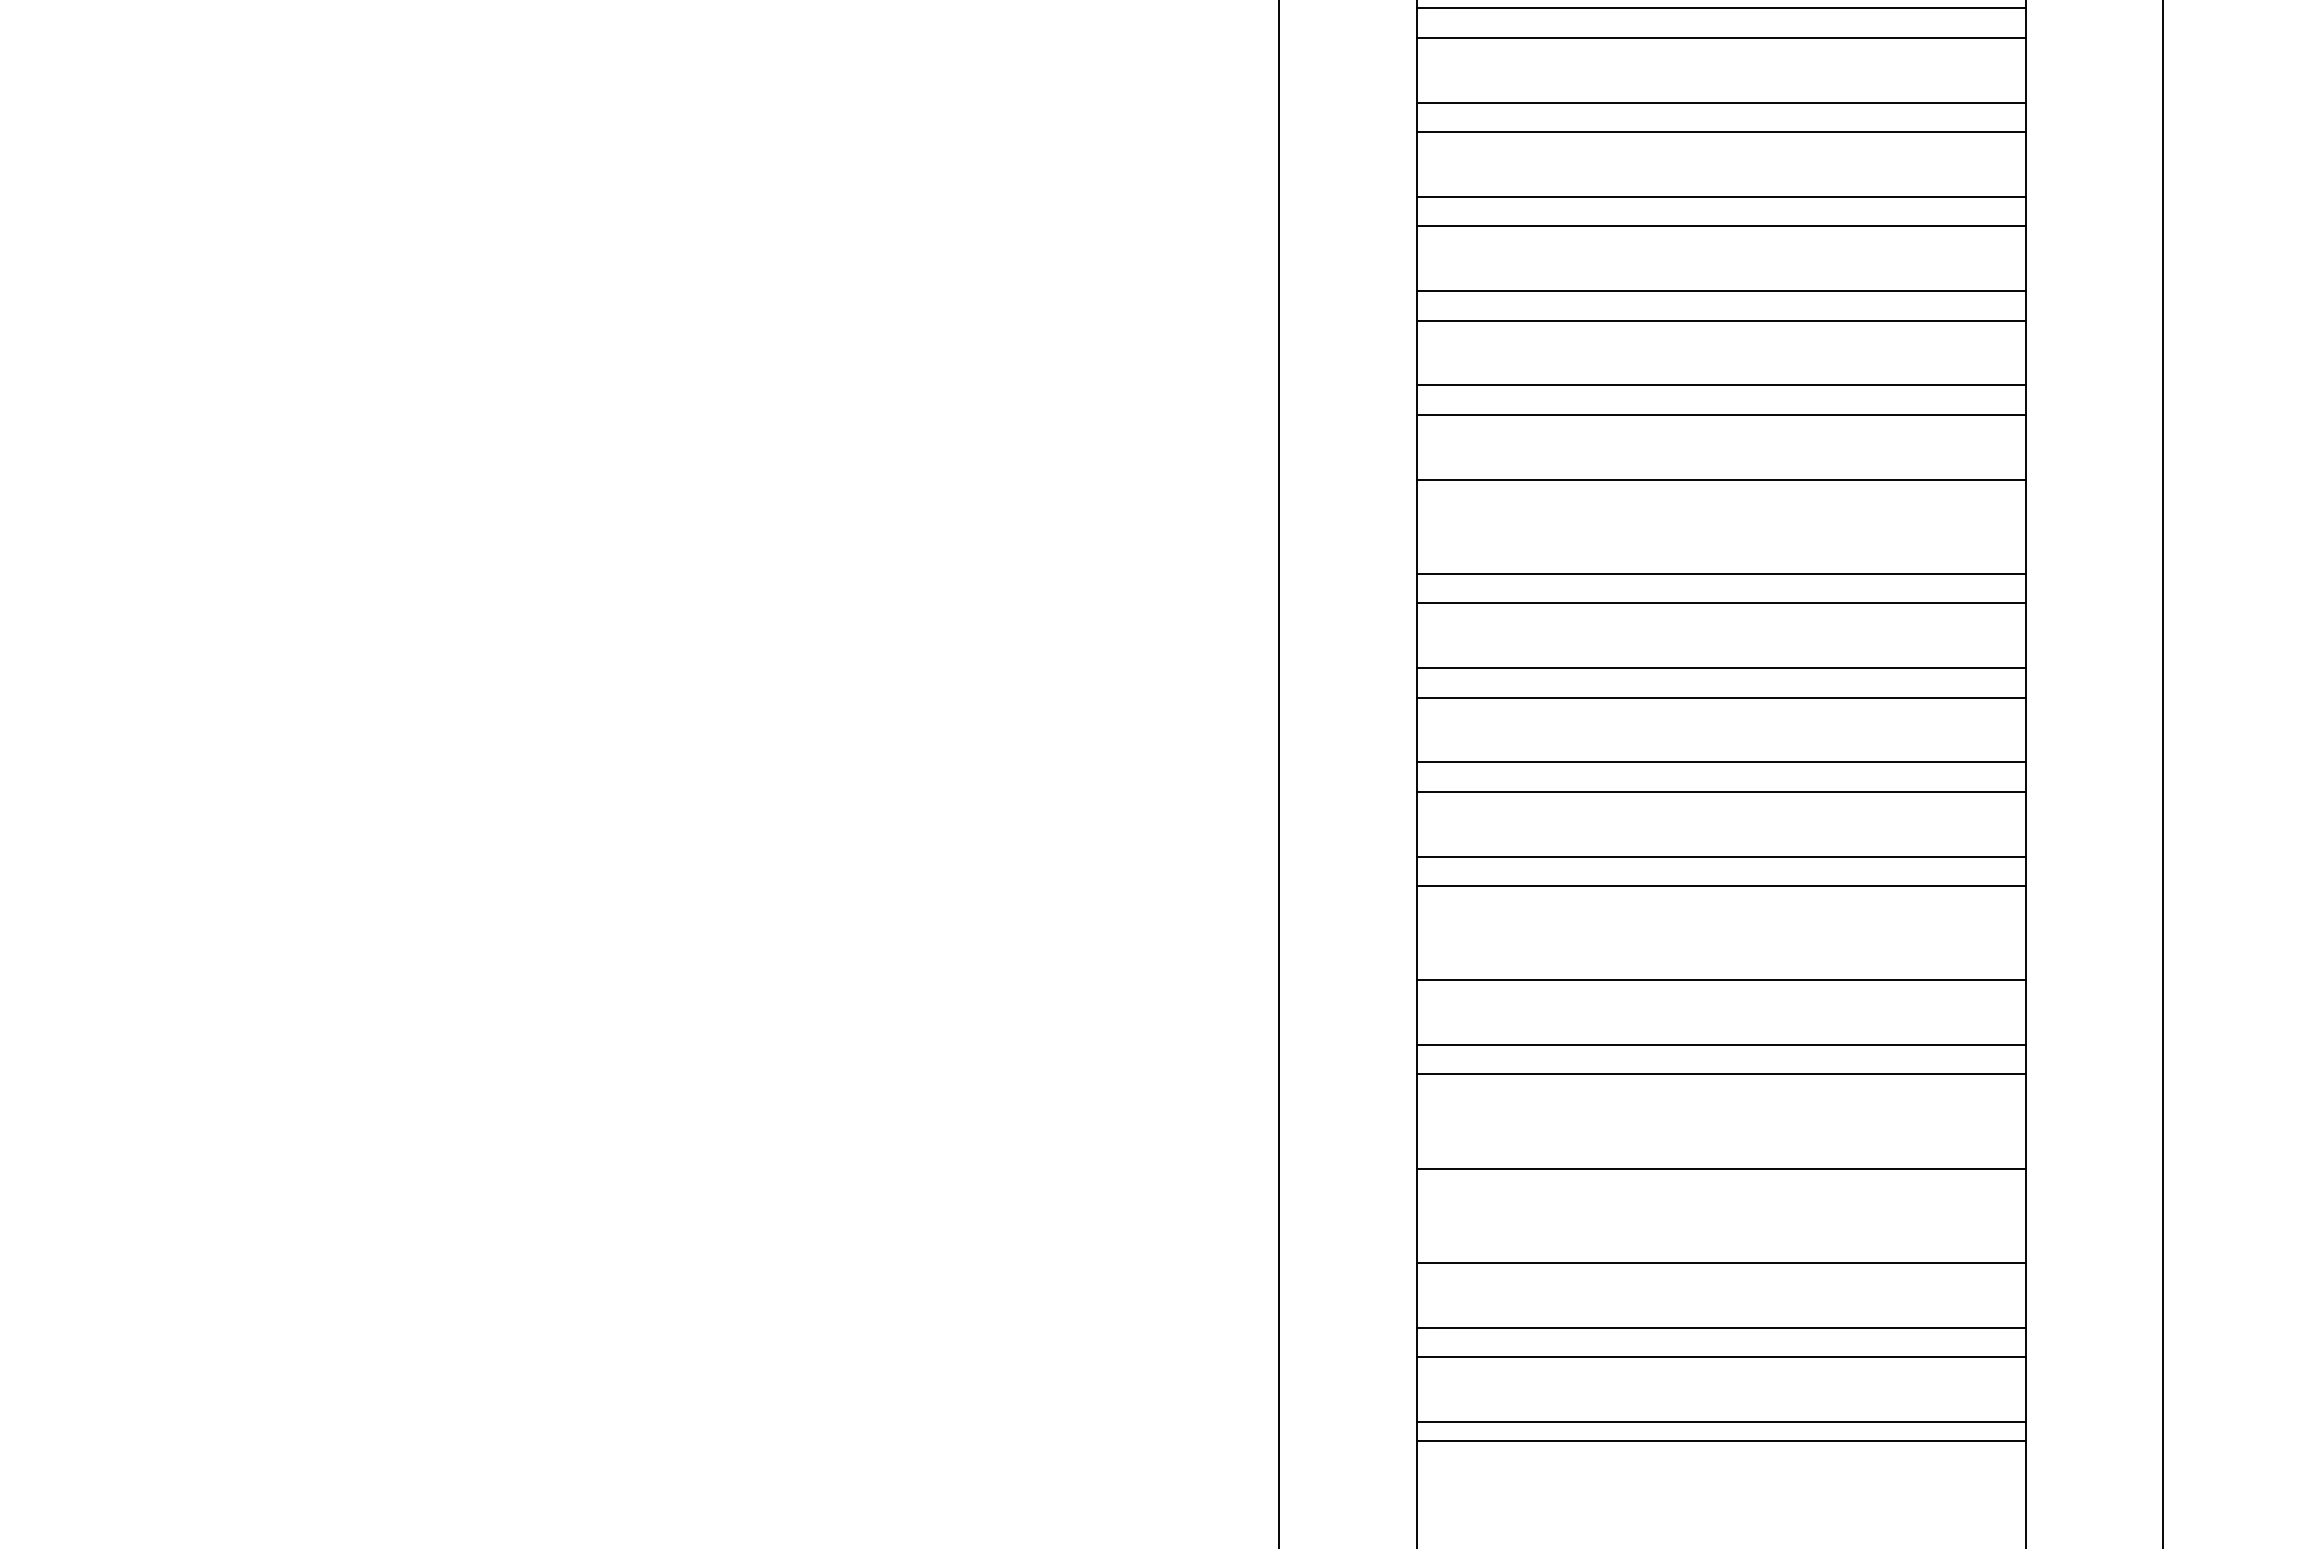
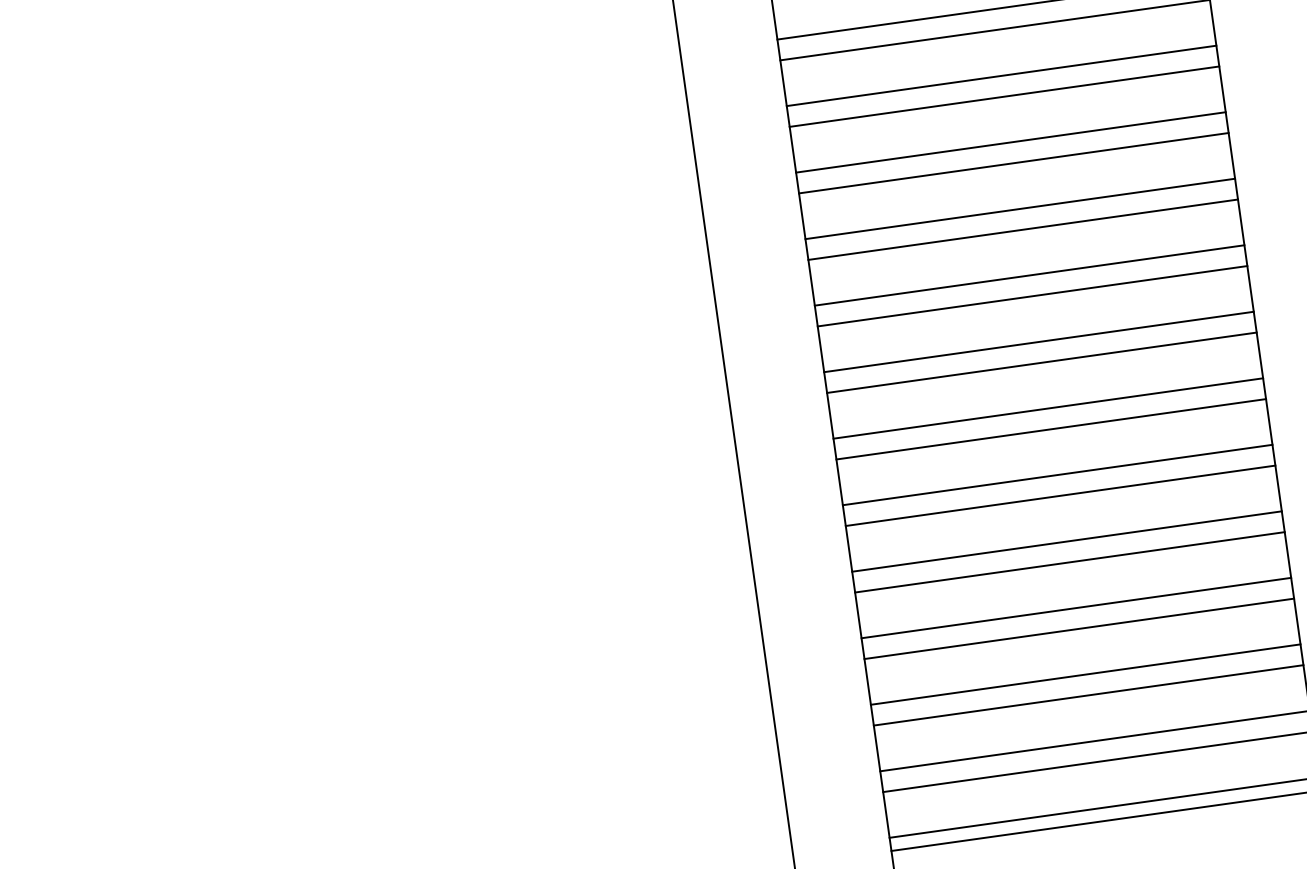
line: (1720, 509) -> (1013, 163), added
line: (1720, 950) -> (1057, 474), added
line: (1720, 1139) -> (1075, 608), added
line: (1720, 1233) -> (1085, 674), added

